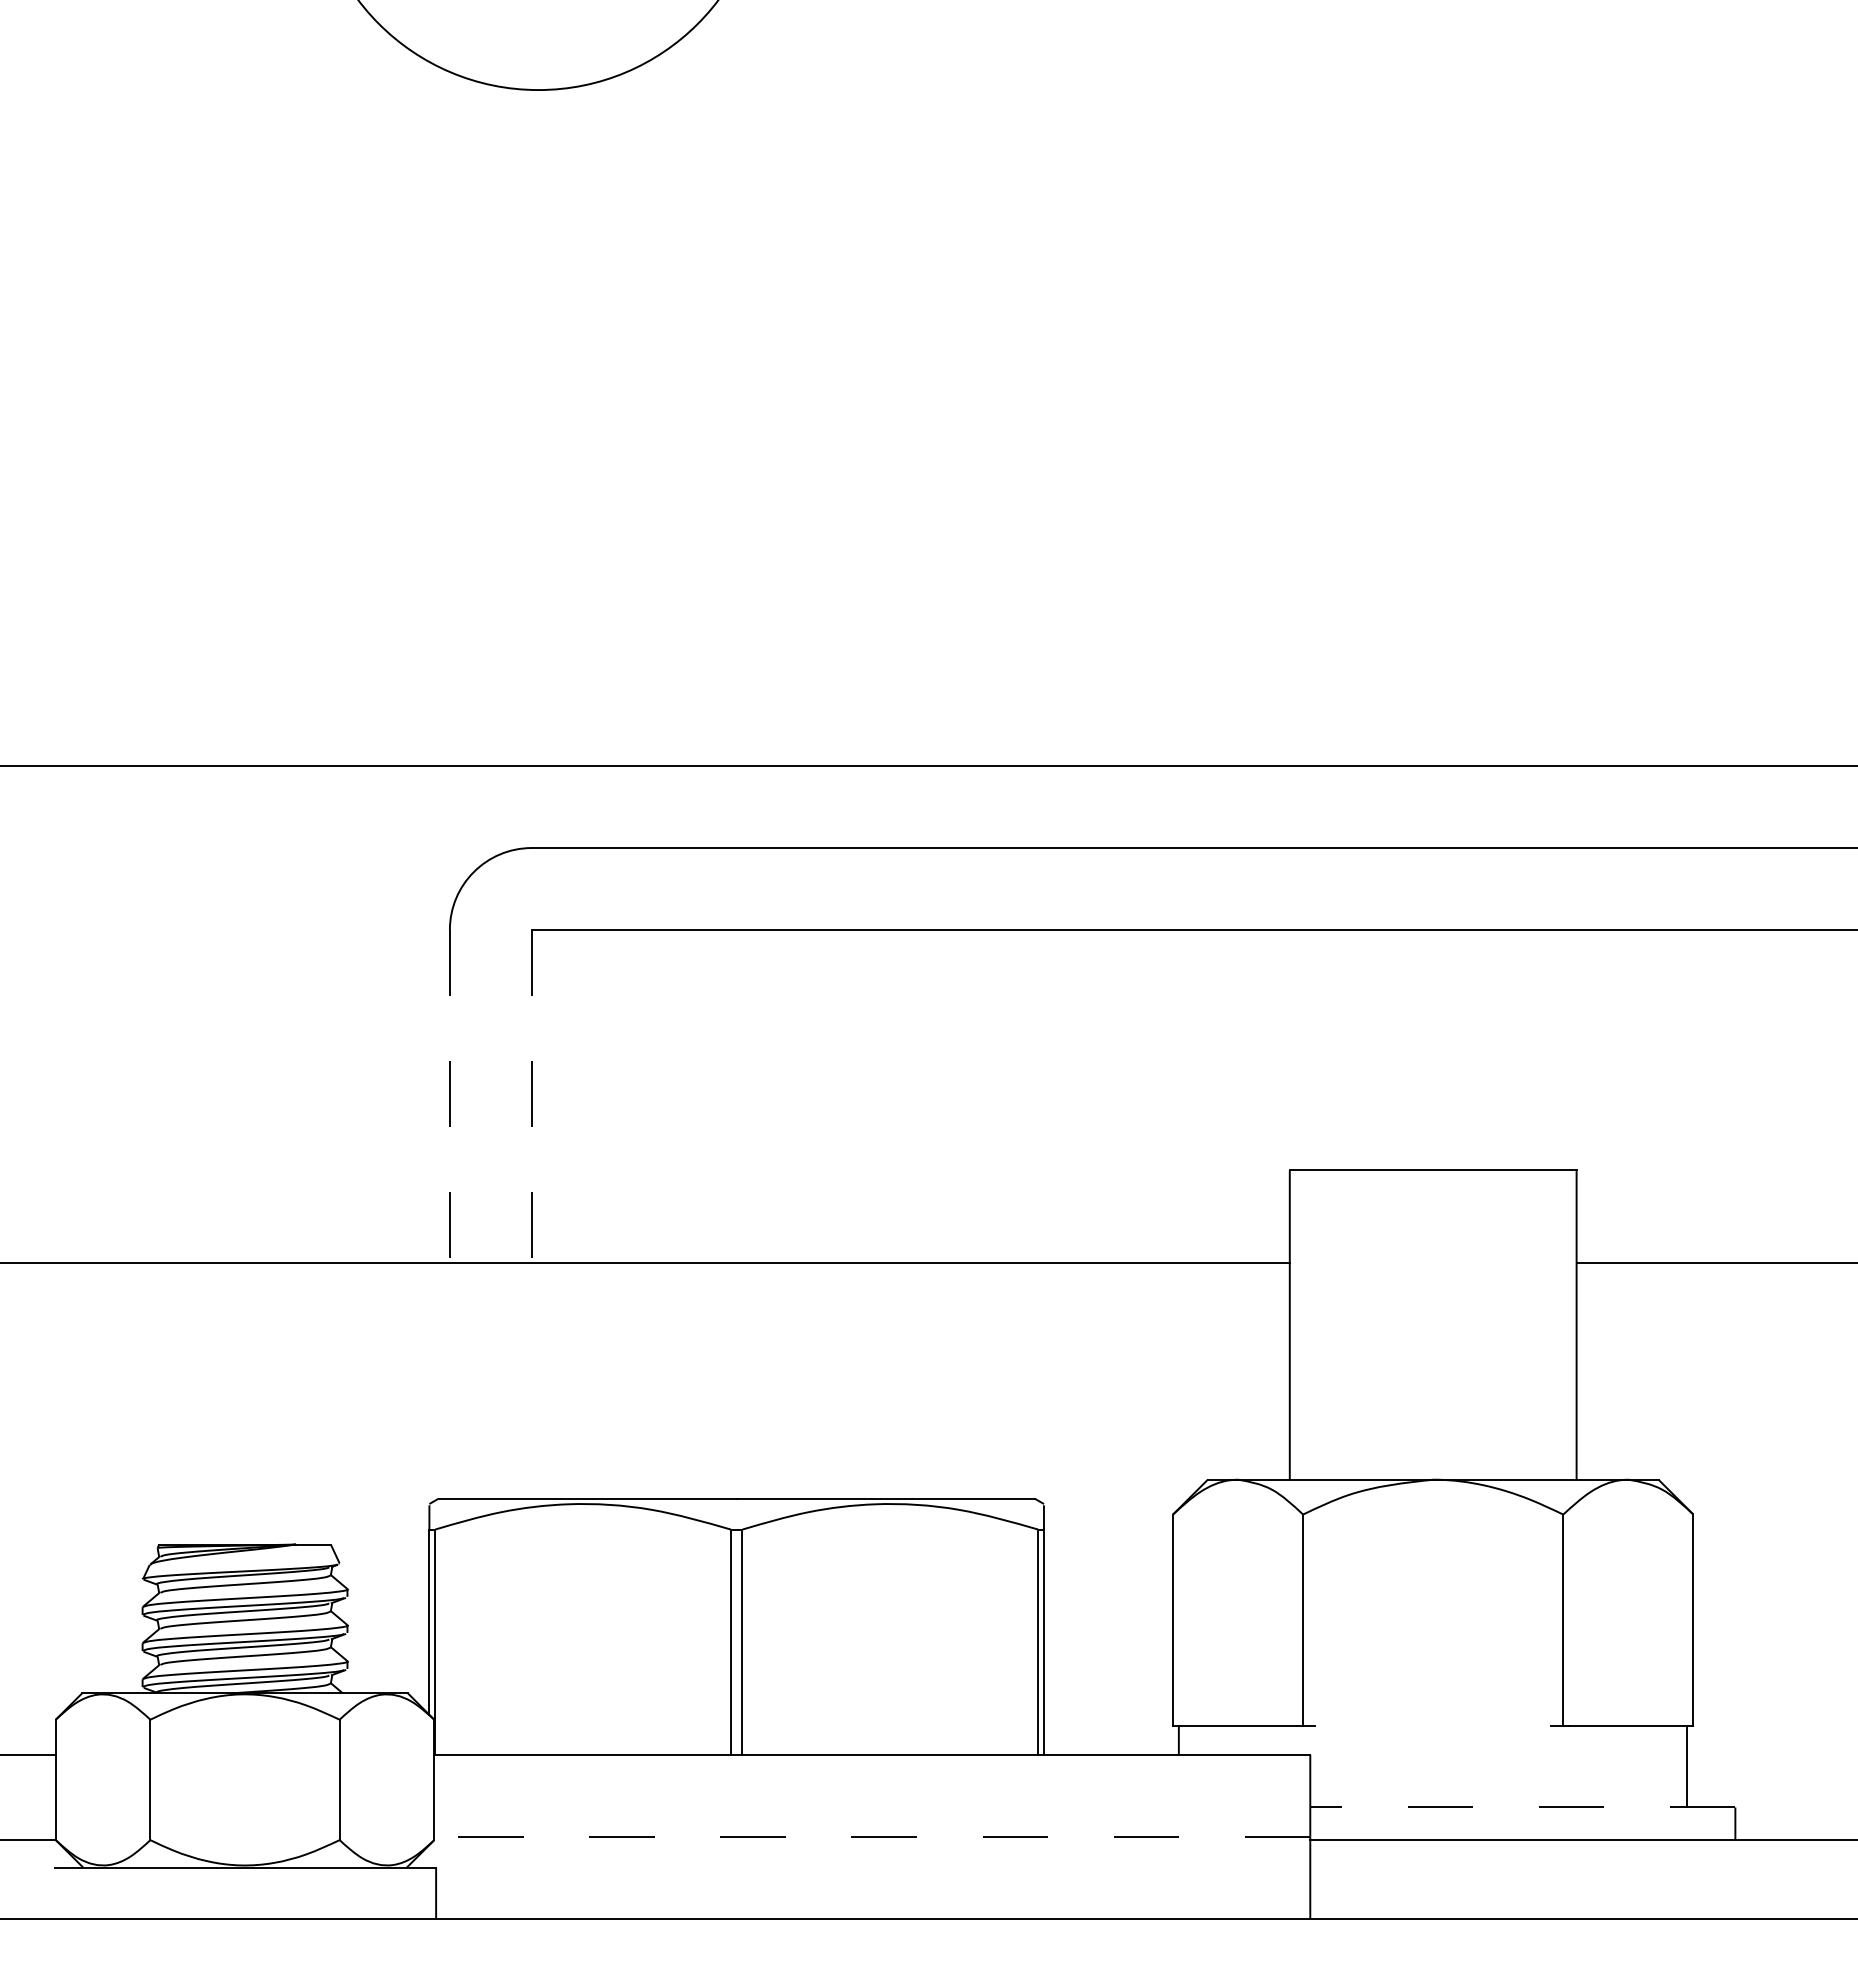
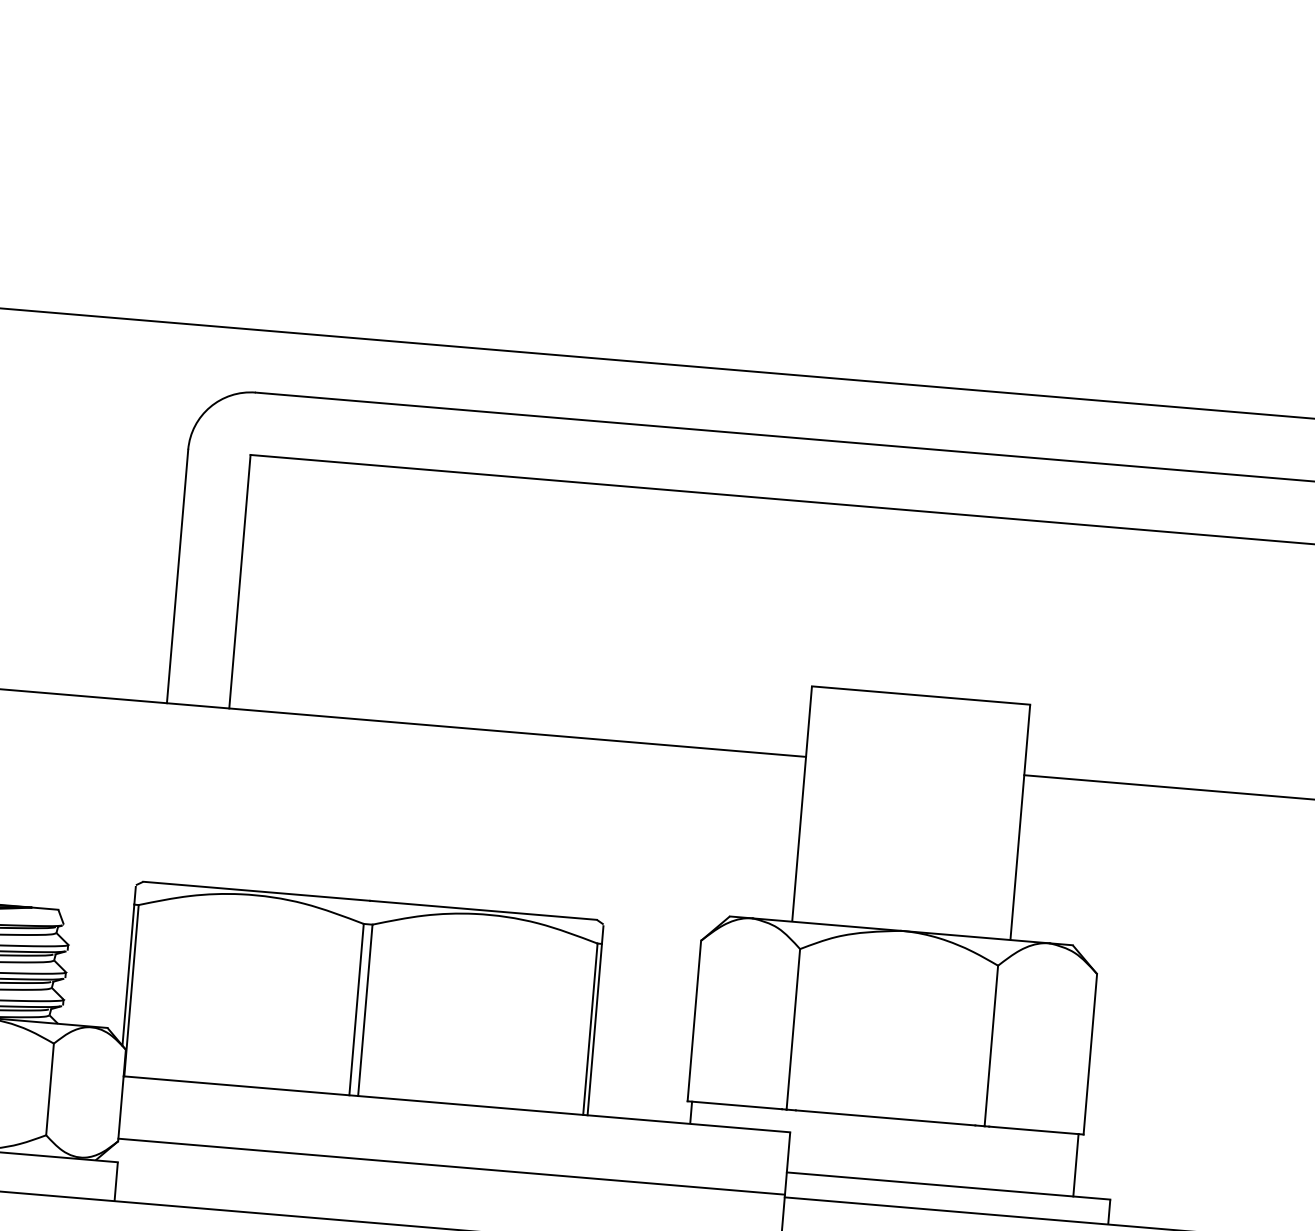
line: (449, 1096) -> (177, 576), dashed -> solid
line: (531, 1096) -> (239, 581), dashed -> solid
line: (1433, 1725) -> (885, 1117), added
line: (1522, 1807) -> (948, 1186), dashed -> solid
line: (871, 1836) -> (451, 1166), dashed -> solid

